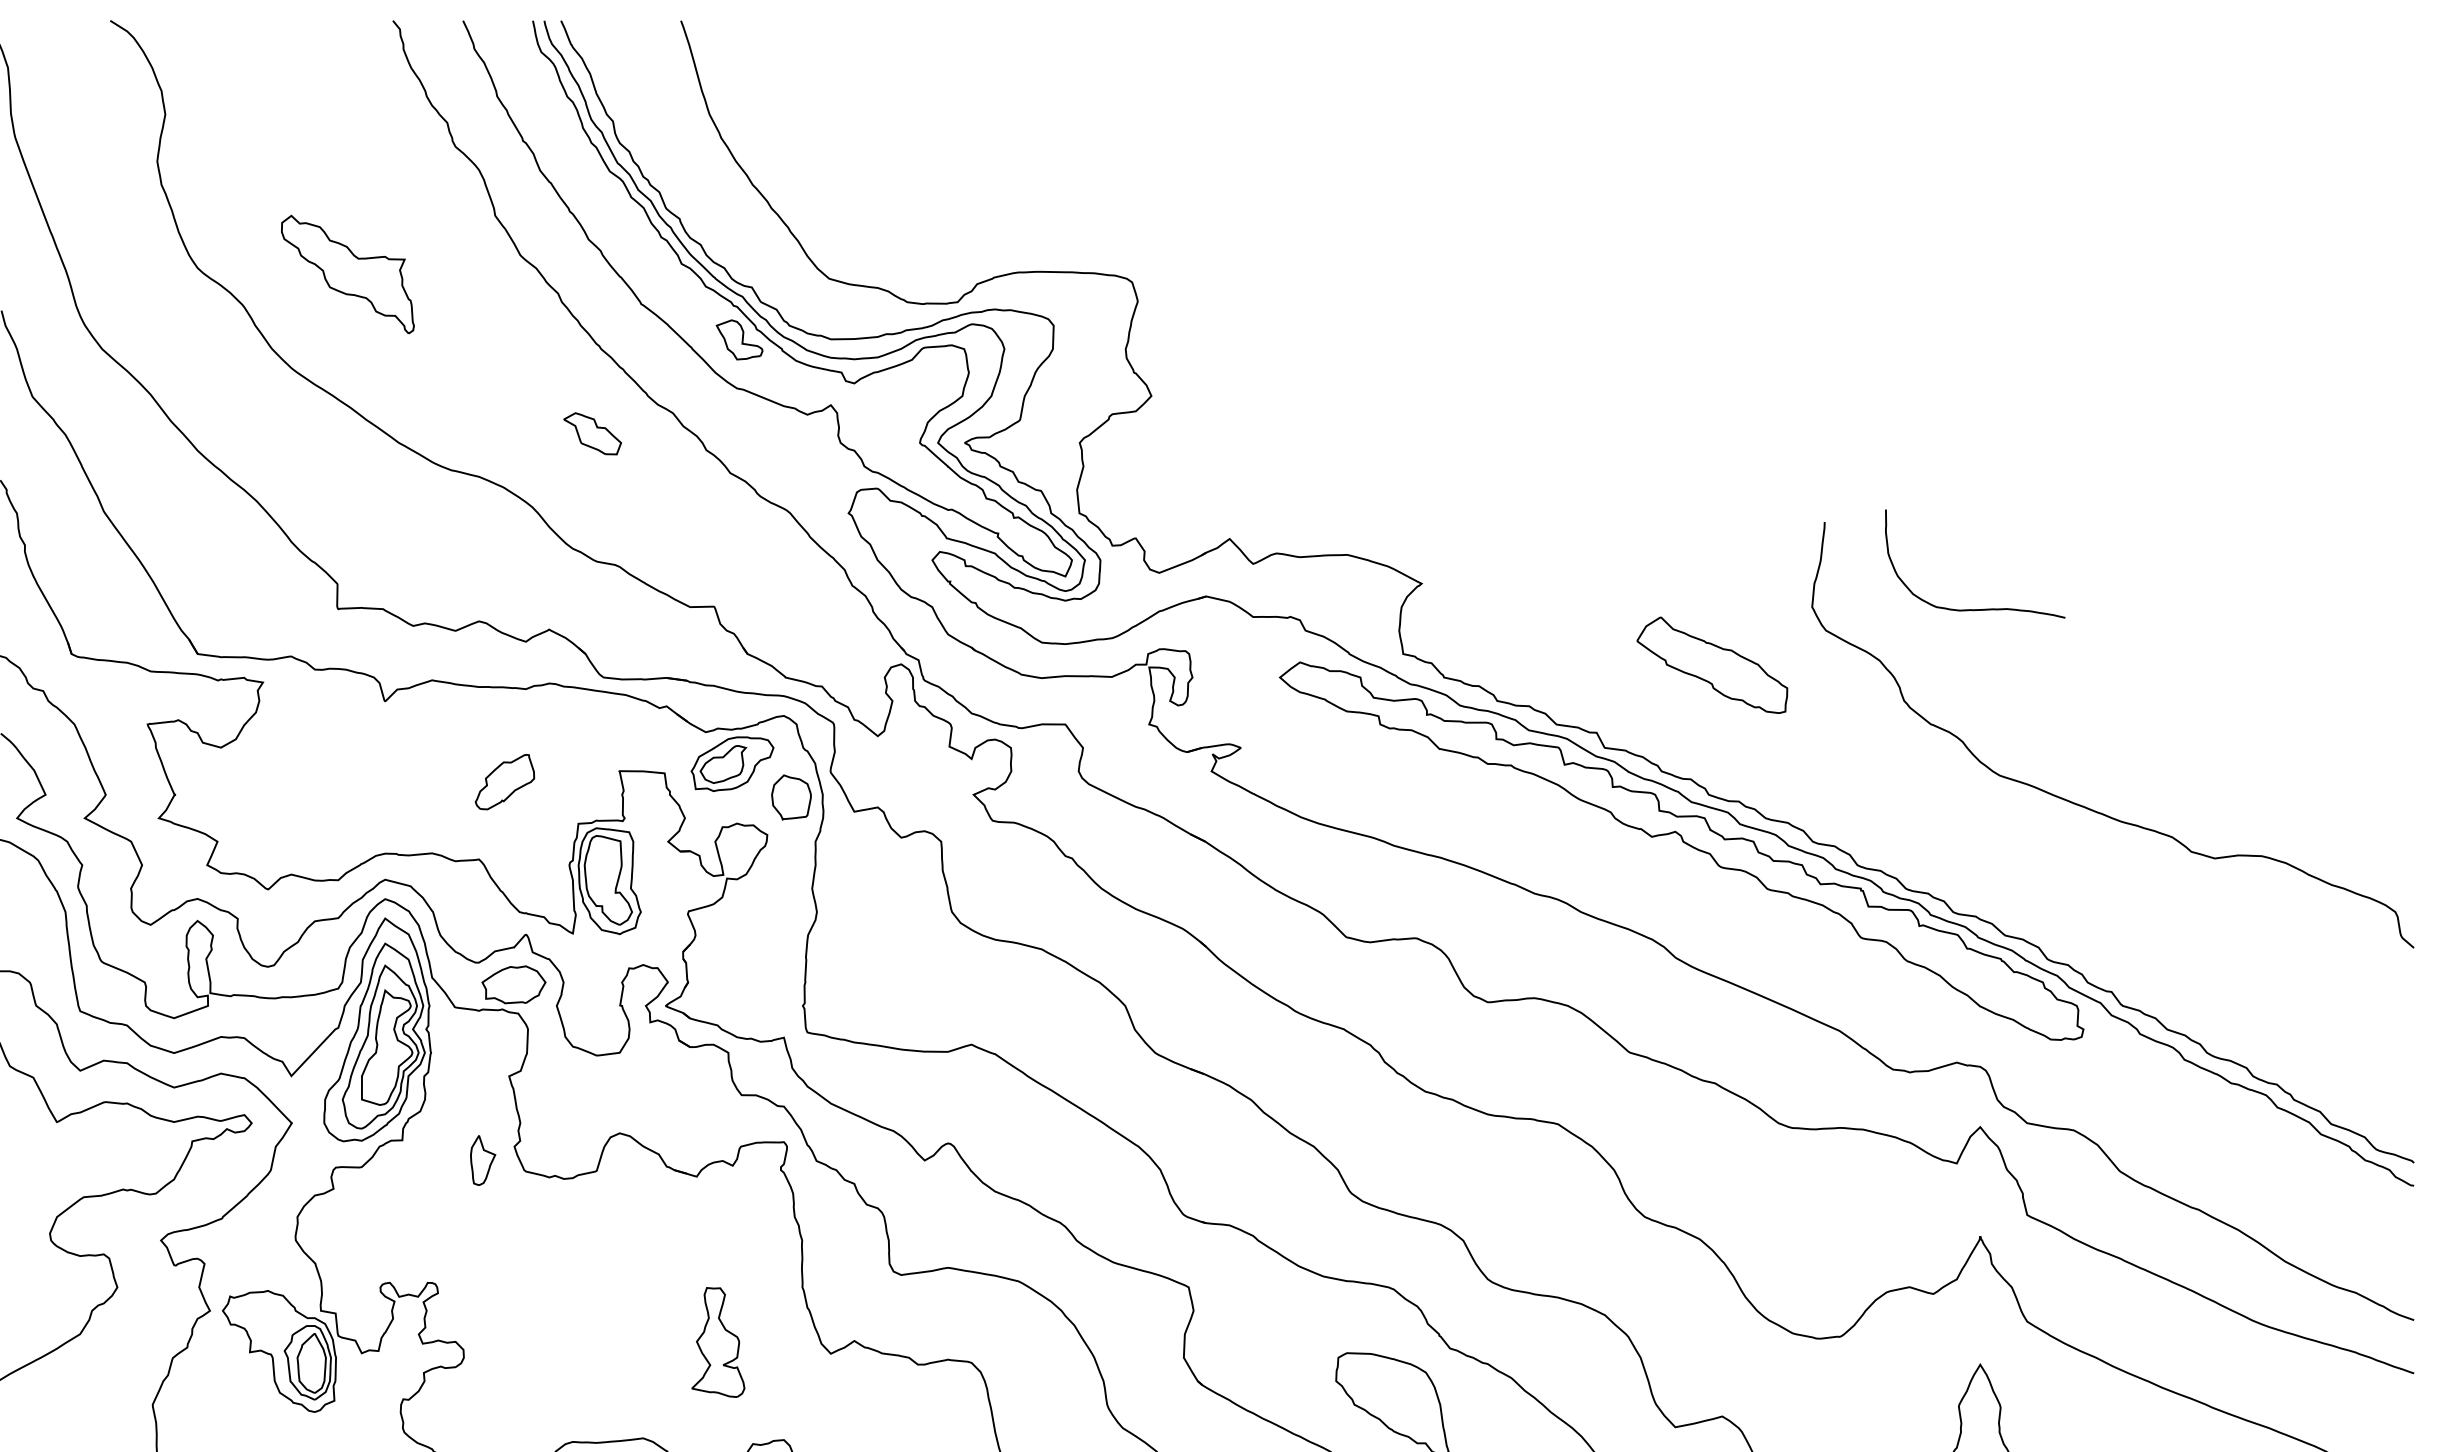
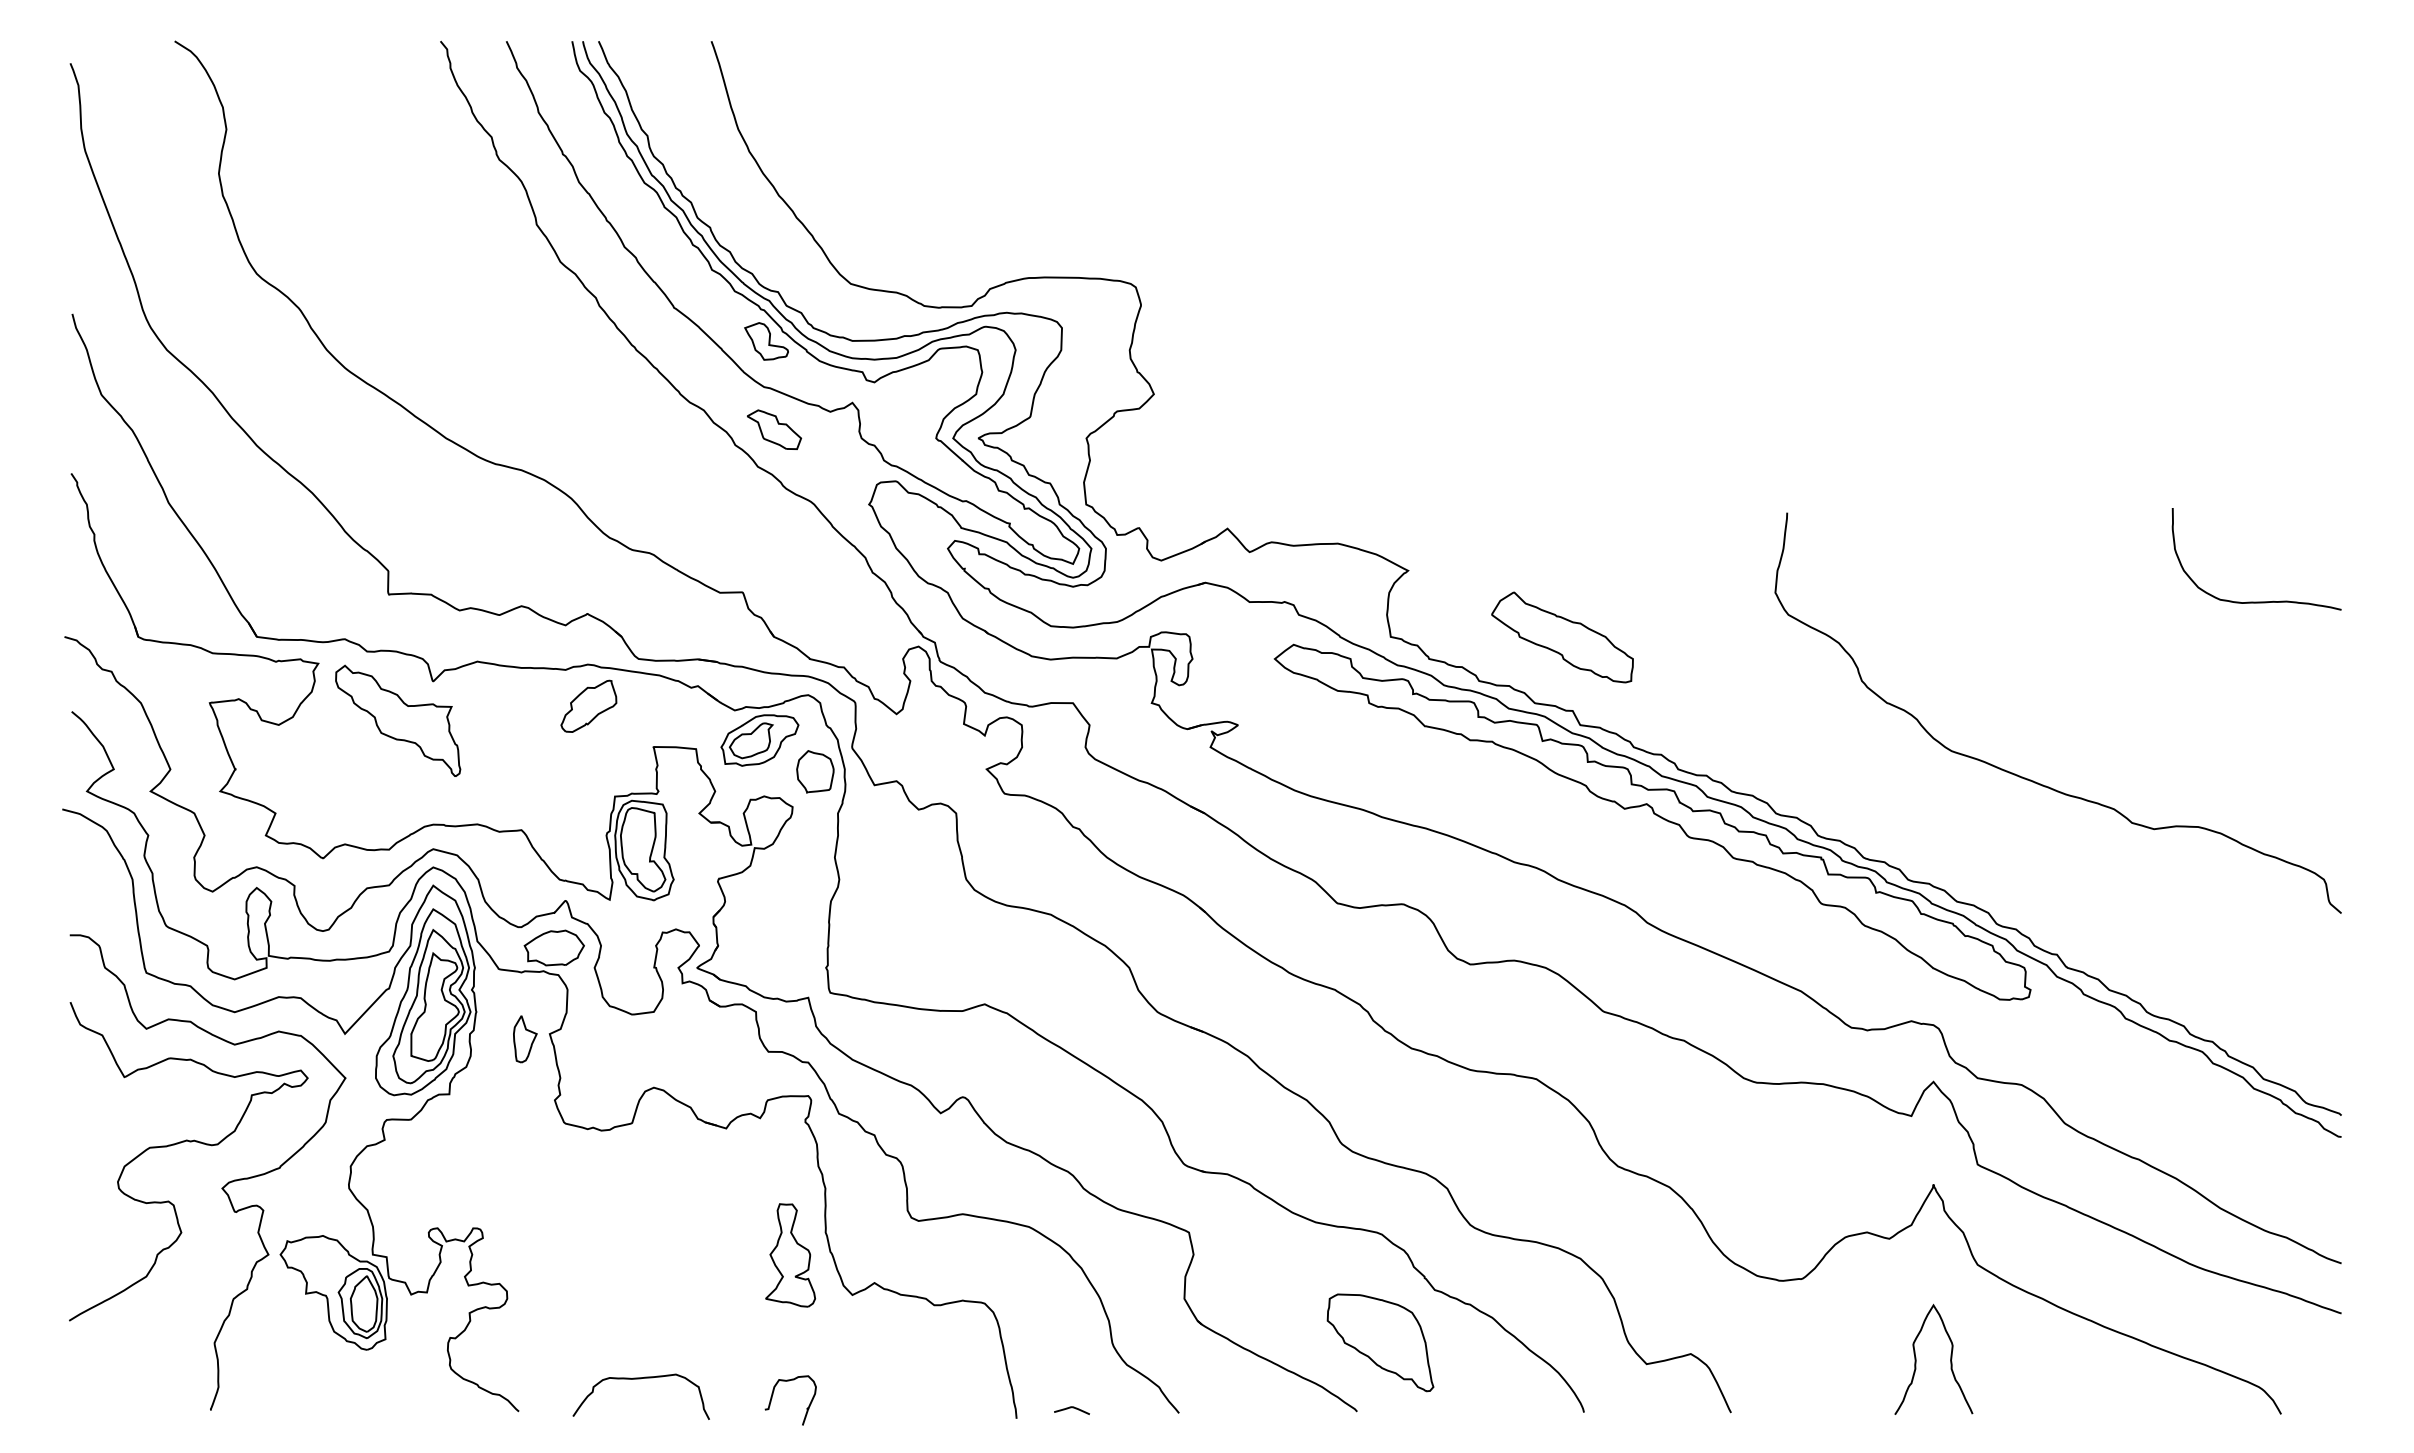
part: (348, 274) -> (398, 720), moved
part: (592, 433) -> (774, 429), moved
curve: (1974, 608) -> (2256, 601), moved
part: (1712, 665) -> (1562, 637), moved
part: (504, 781) -> (588, 705), moved
part: (483, 1160) -> (525, 1039), moved
part: (718, 1342) -> (790, 1255), moved

